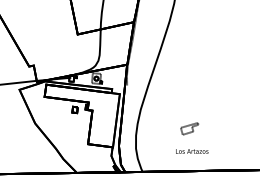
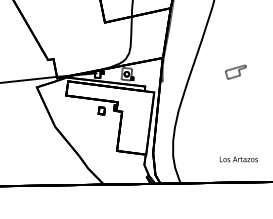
part: (189, 128) -> (235, 71), moved

